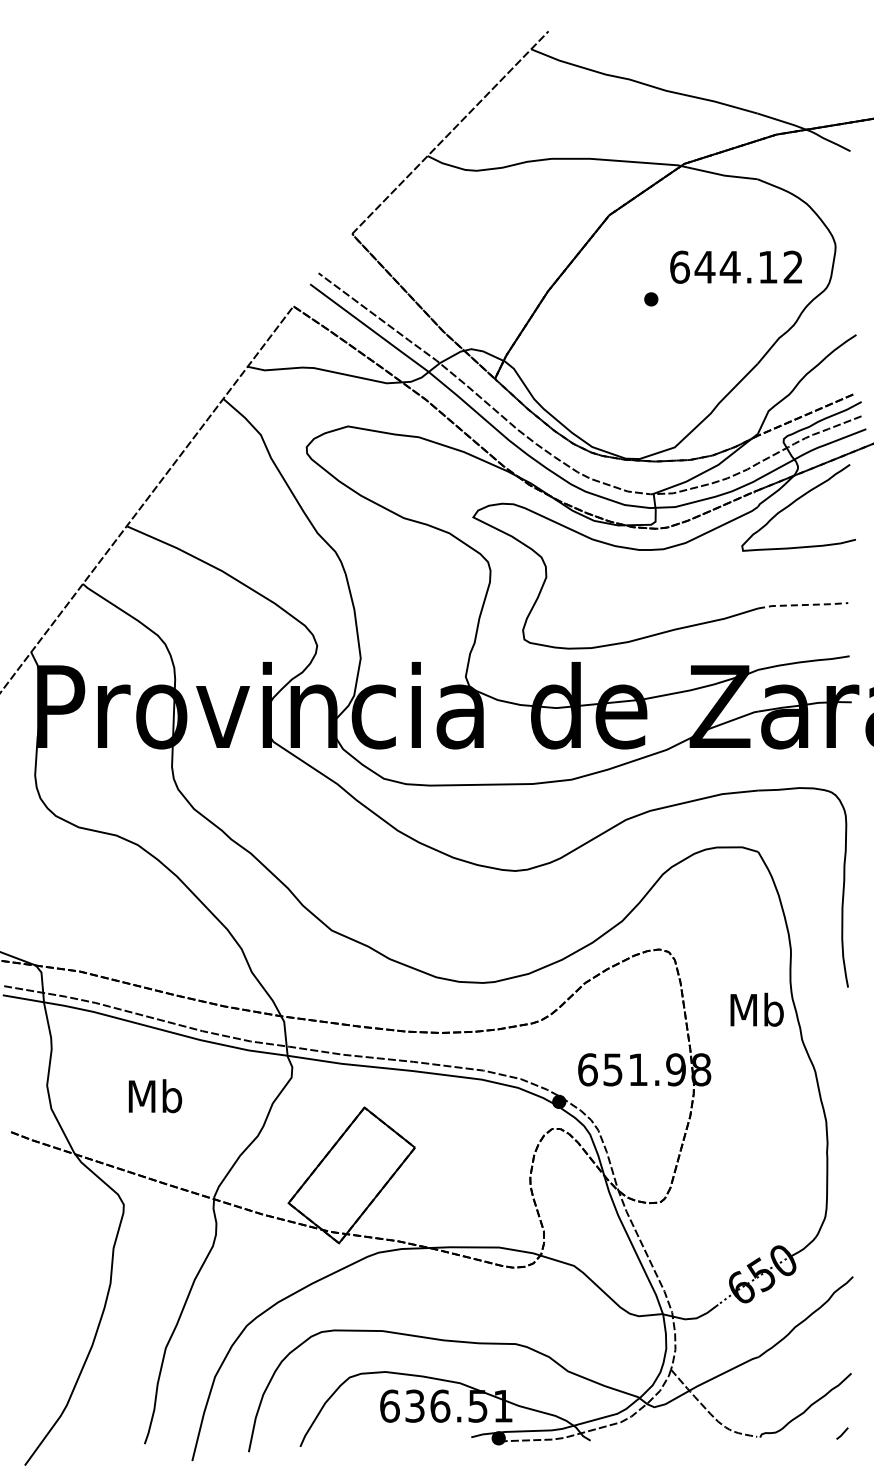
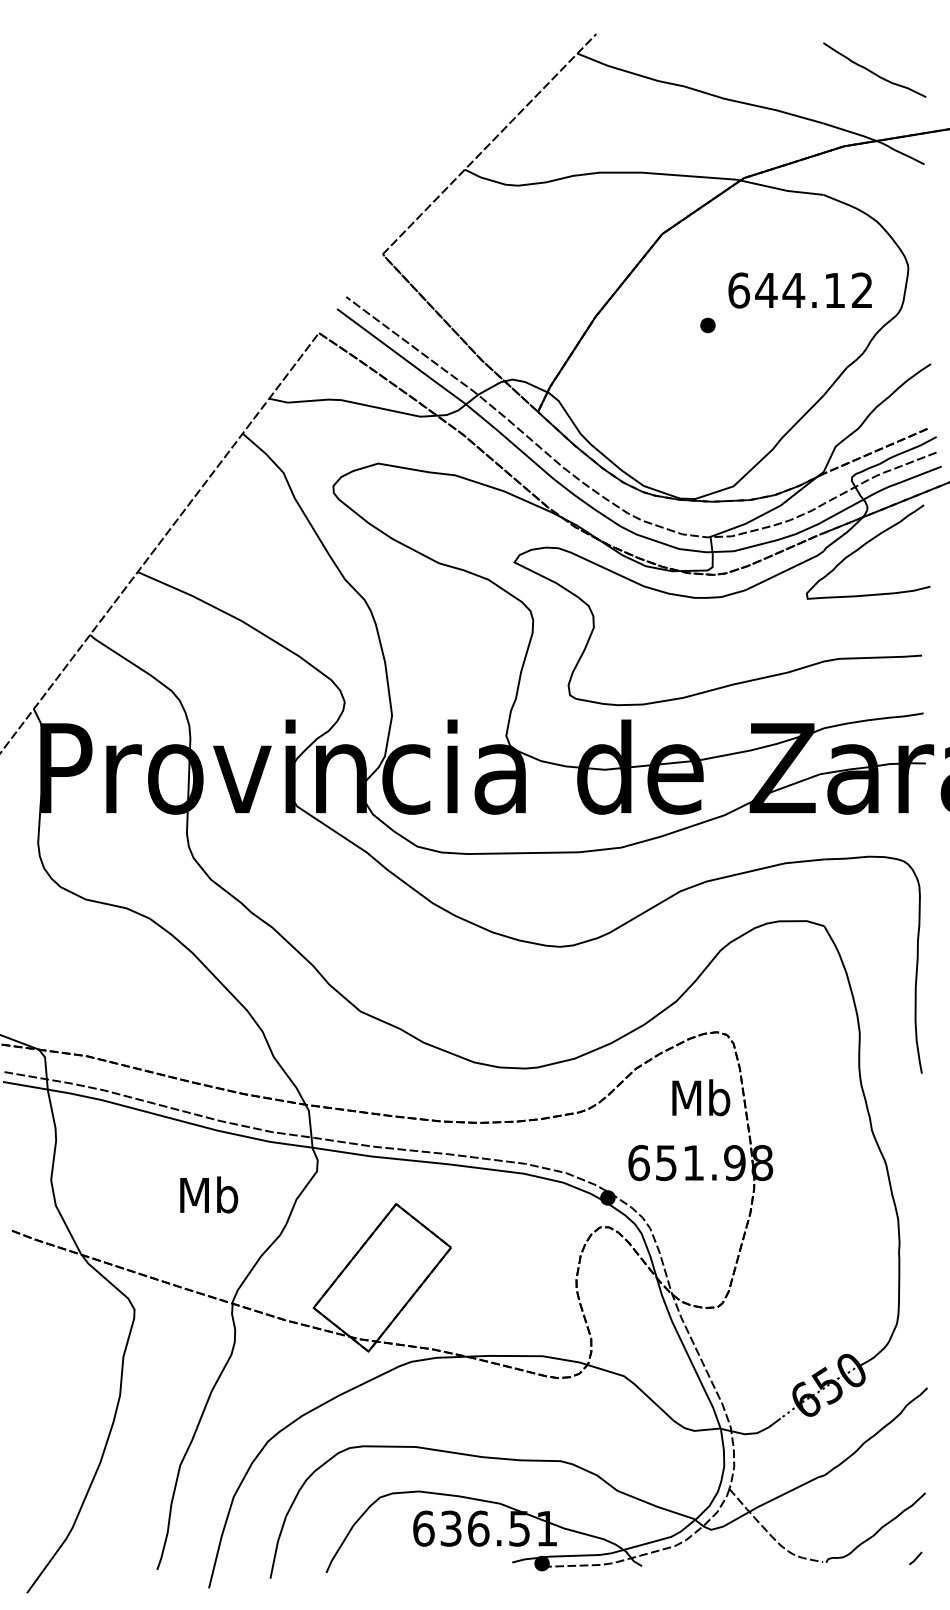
curve: (804, 66) -> (874, 72), added
line: (803, 605) -> (873, 658), dashed -> solid
text: (756, 1009) -> (700, 1097), moved
text: (155, 1096) -> (209, 1195), moved

